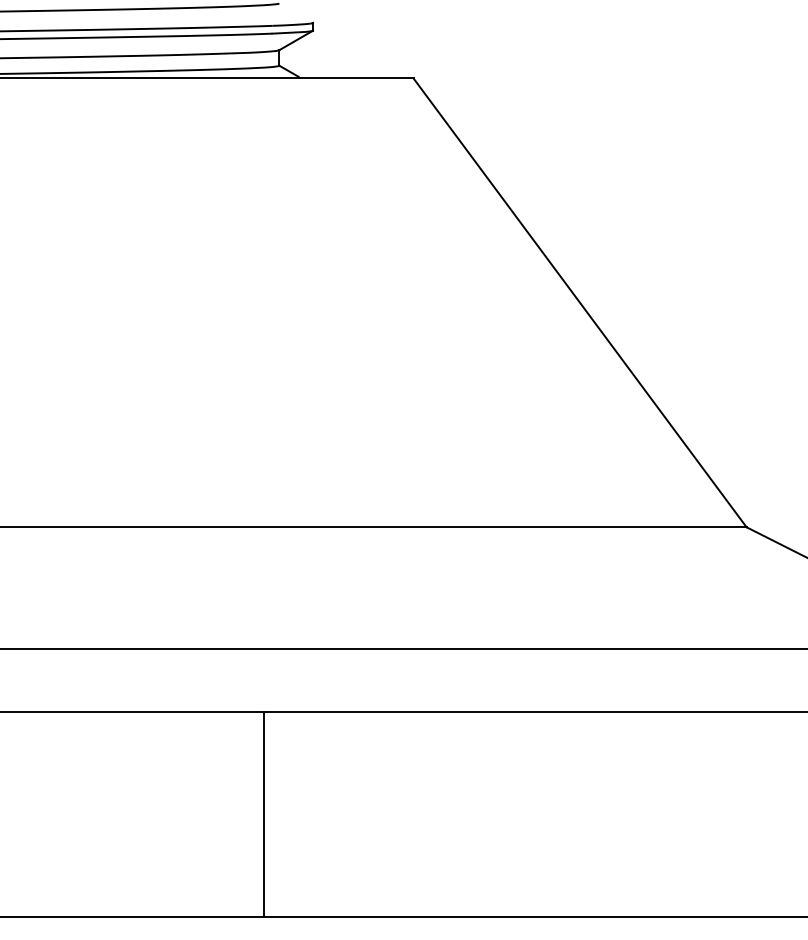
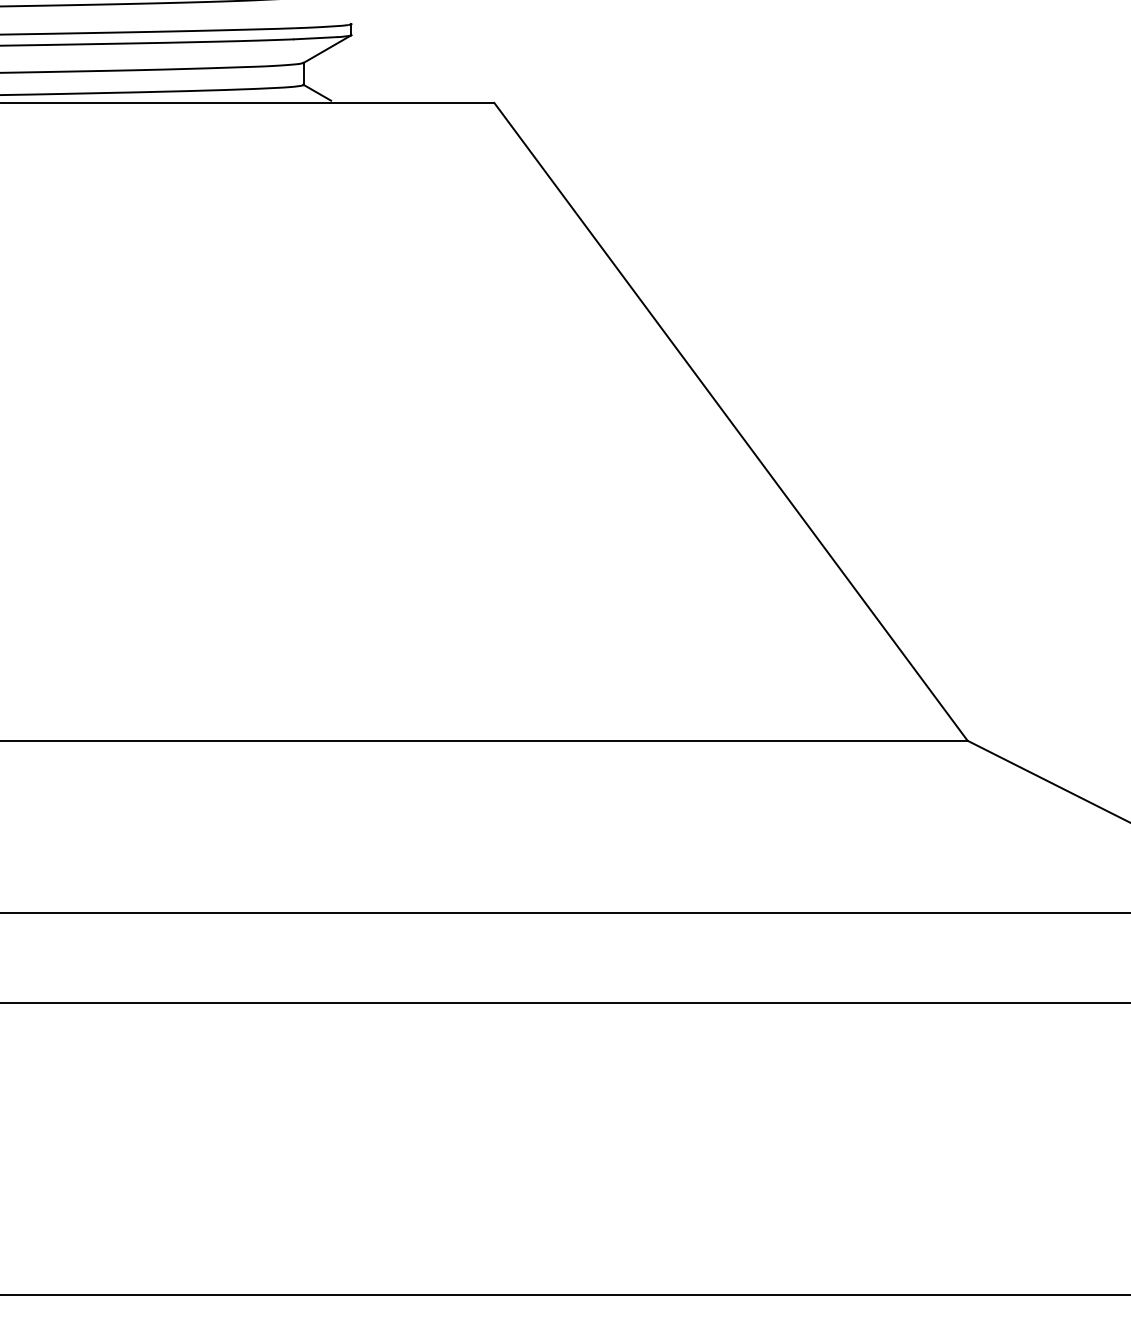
line: (263, 814) -> (281, 1148), removed

